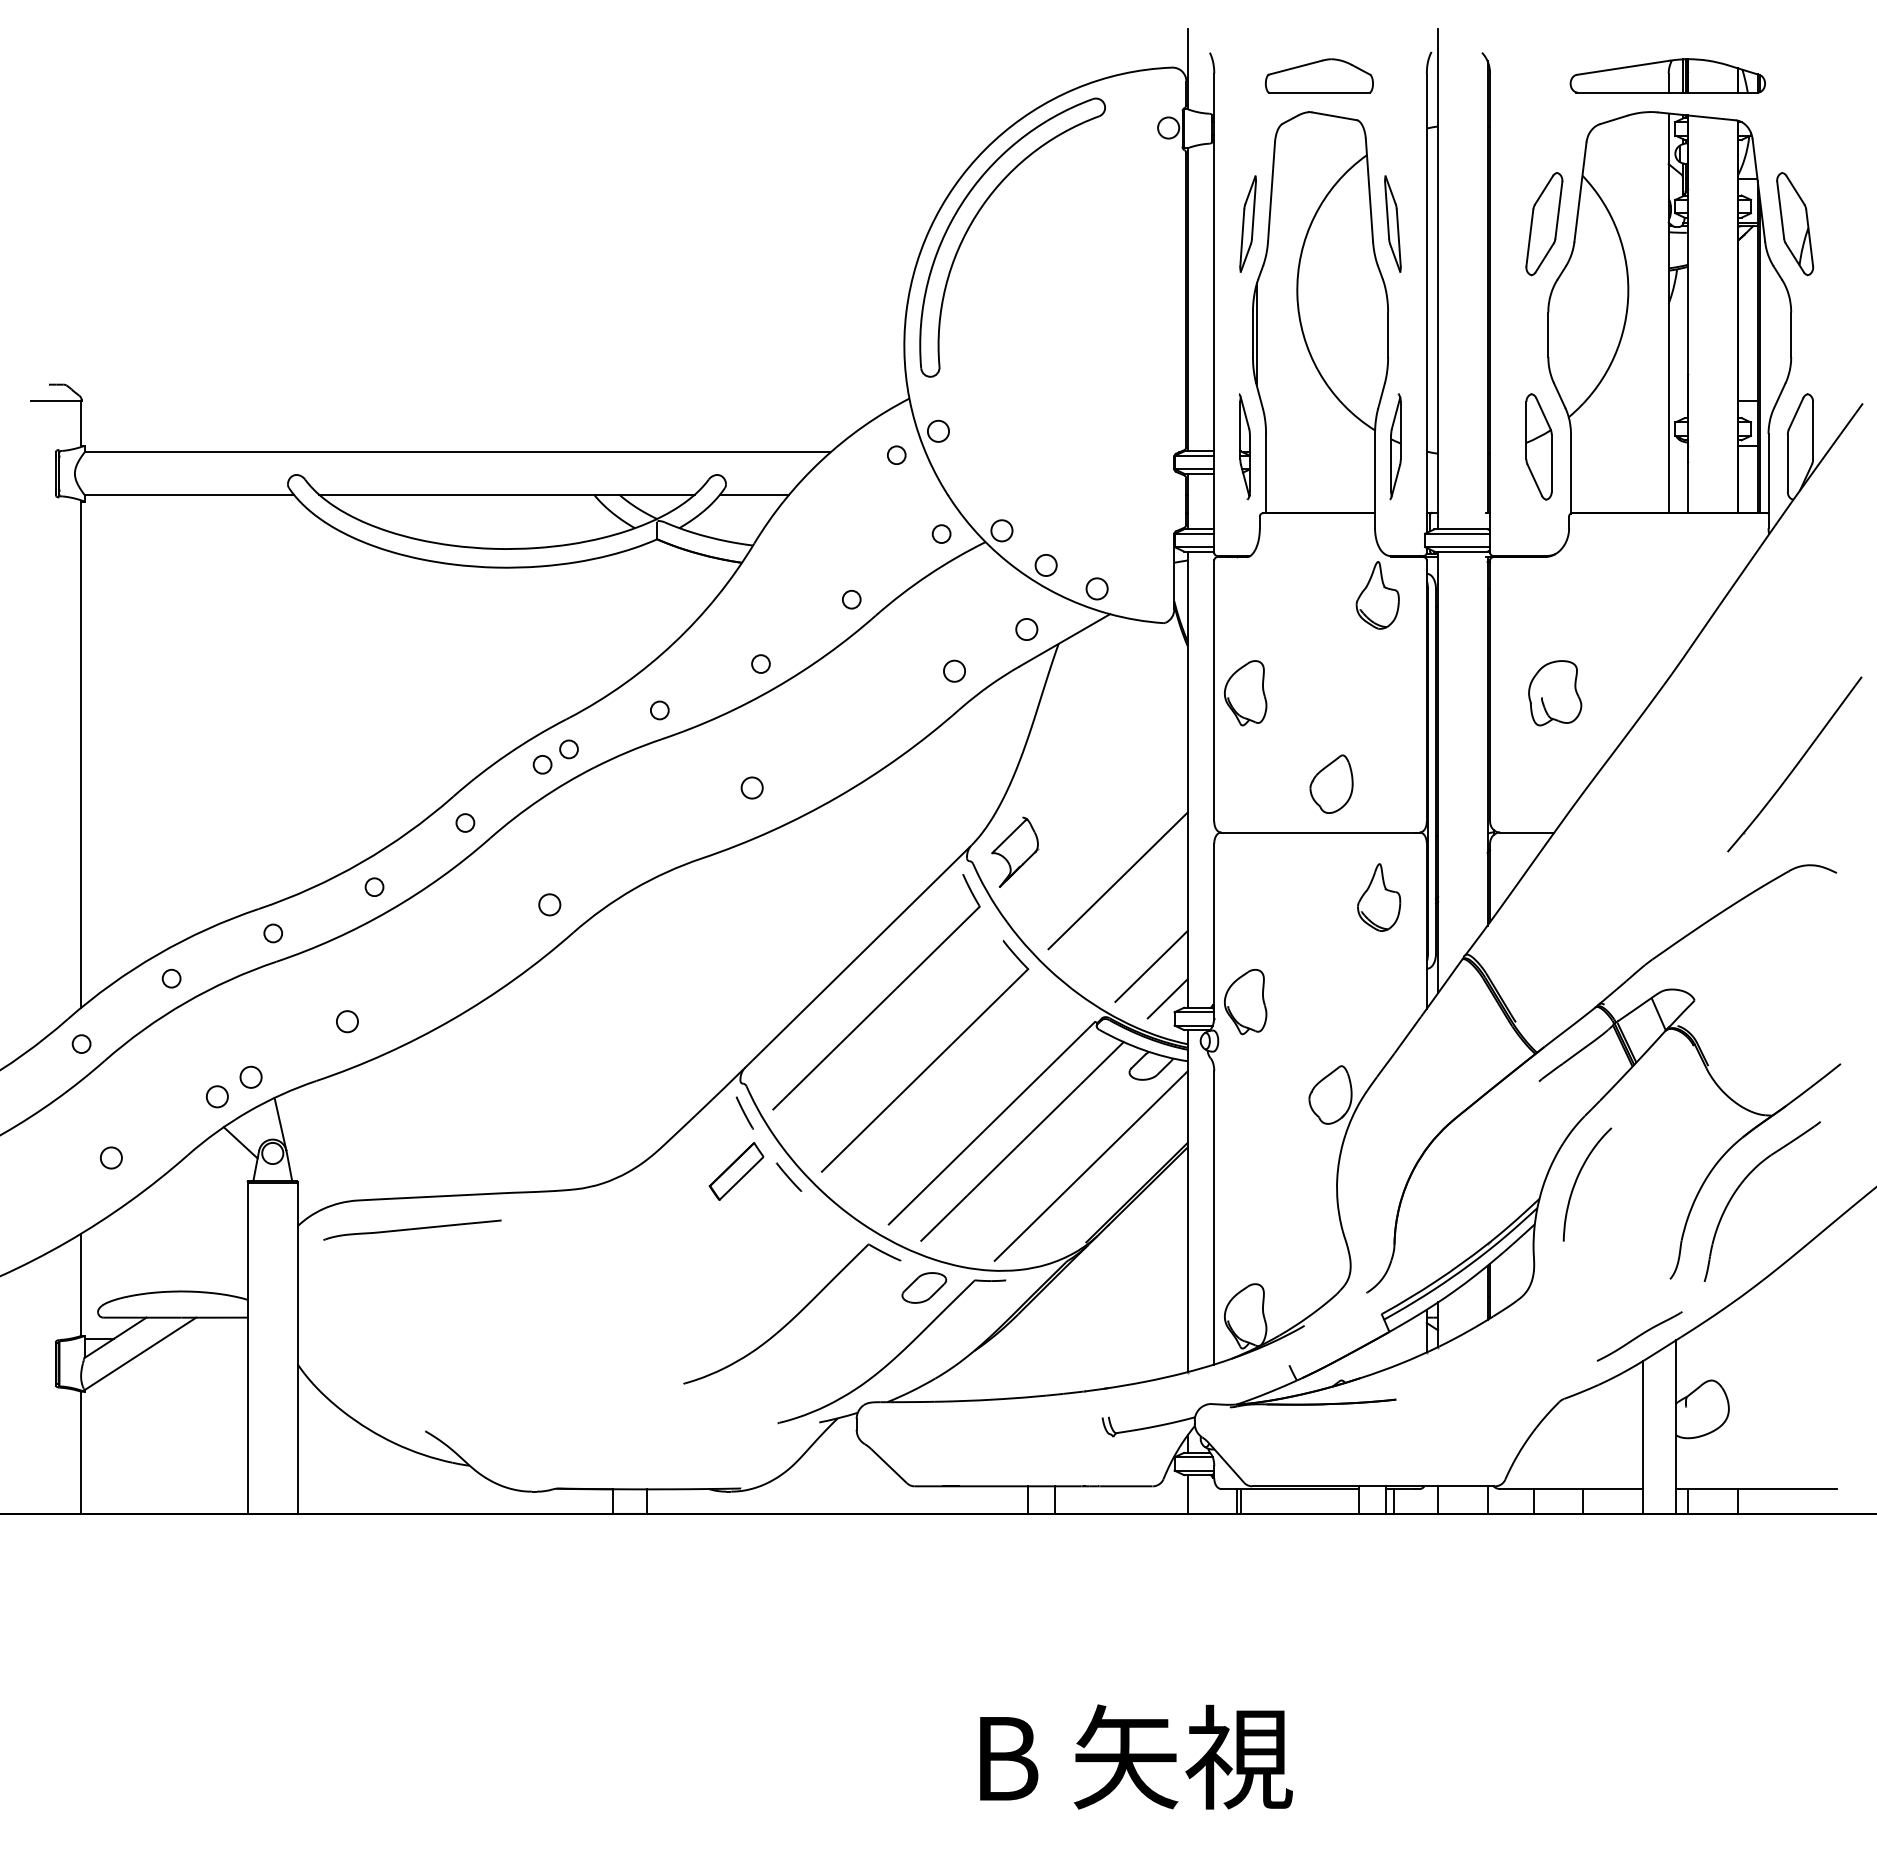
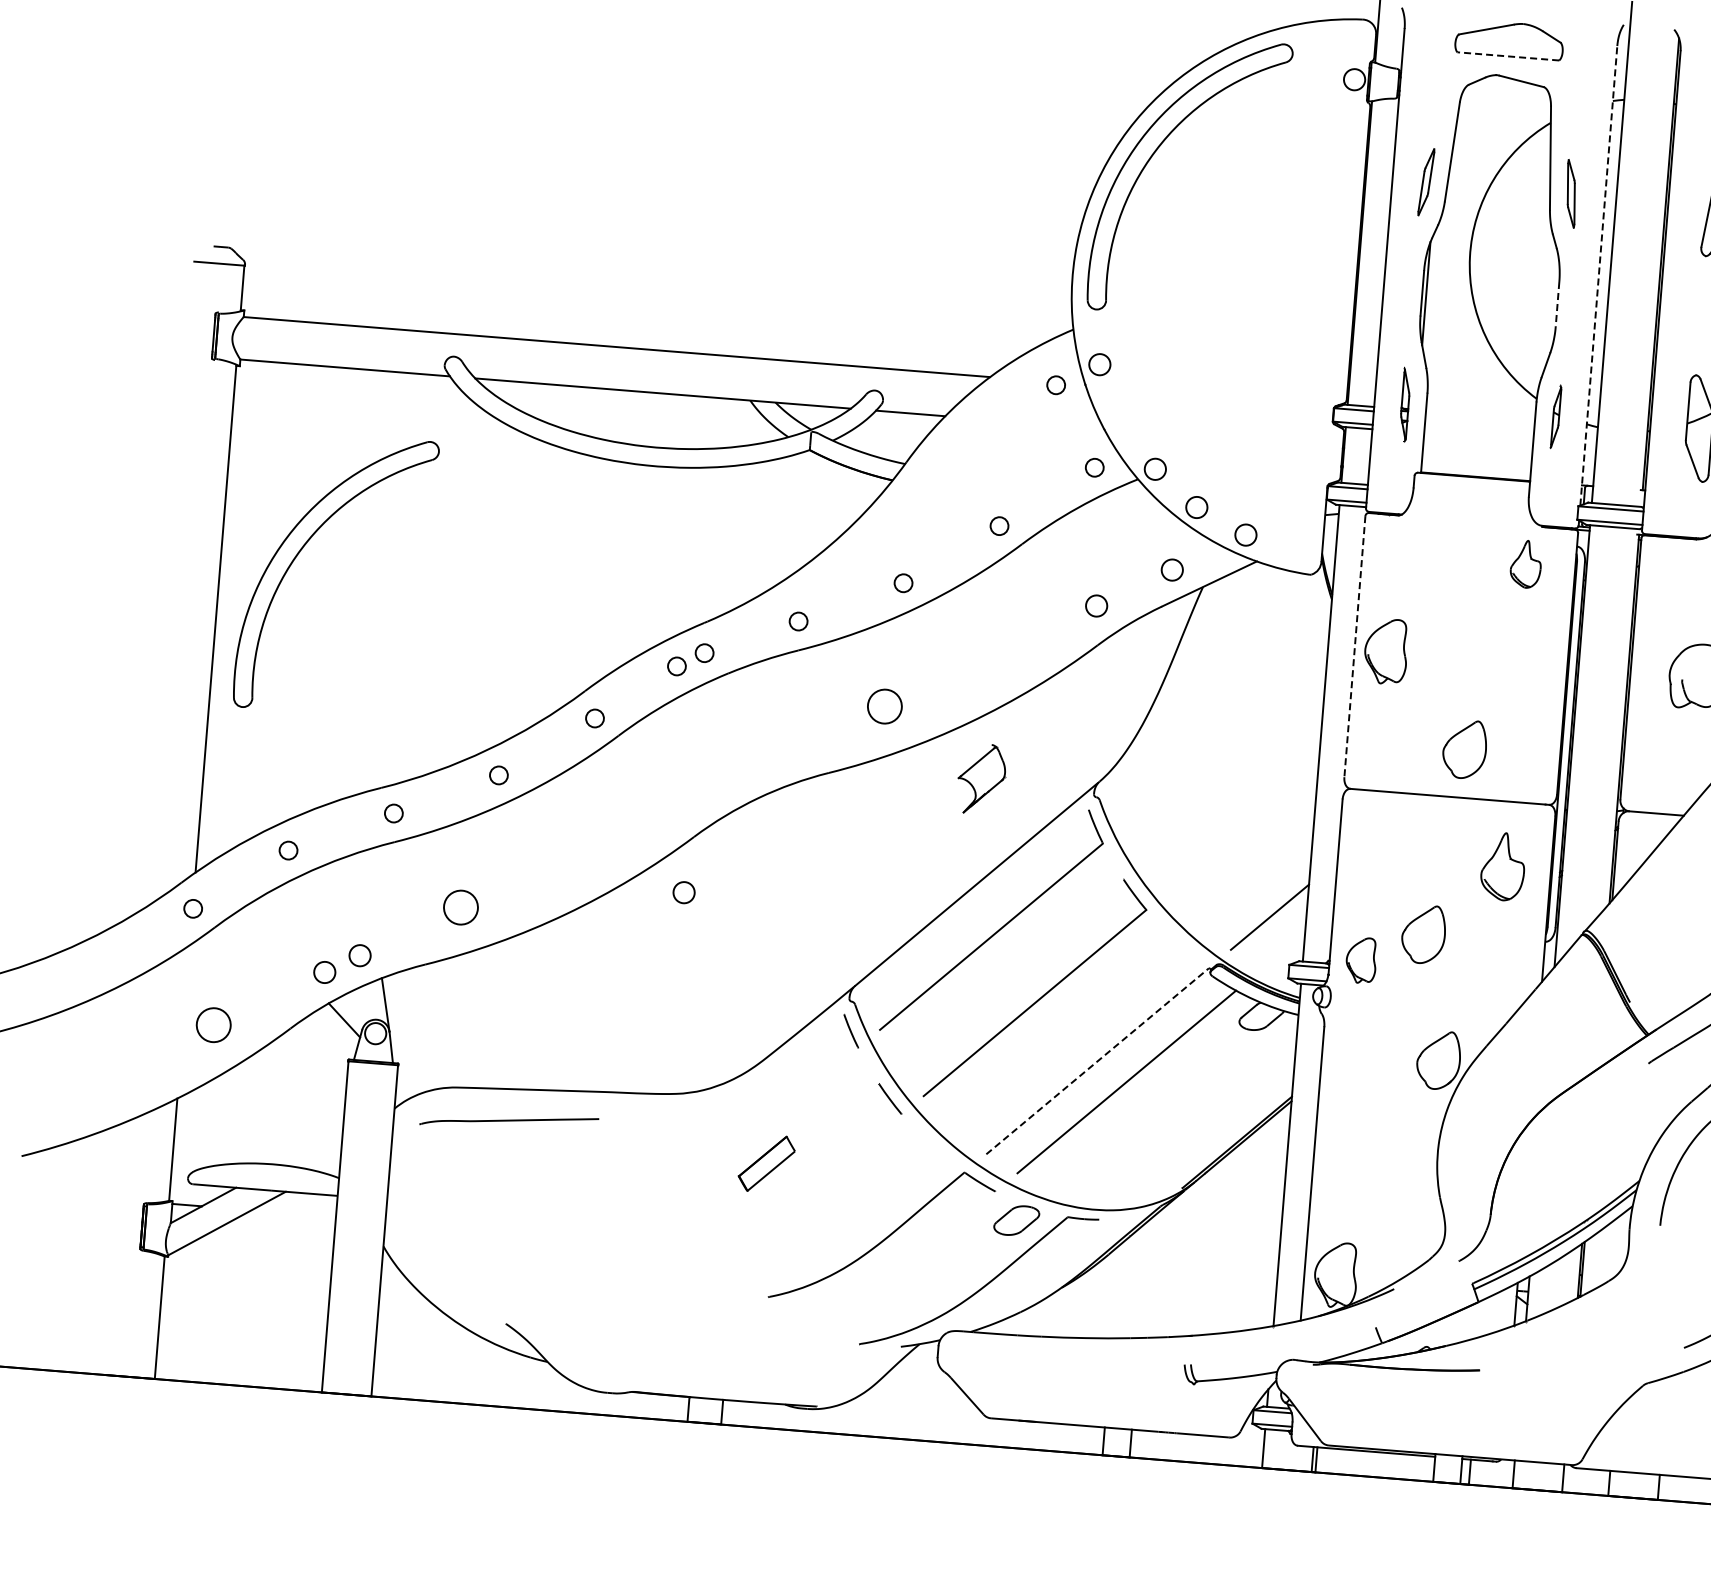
line: (1319, 92) -> (1508, 56), solid -> dashed
part: (1247, 223) -> (1425, 181), size x0.7
part: (1392, 223) -> (1570, 193), size x0.7
line: (1426, 303) -> (1598, 276), solid -> dashed
line: (1388, 335) -> (1557, 305), solid -> dashed
part: (1244, 446) -> (1404, 404), size x0.7
part: (1395, 446) -> (1555, 416), size x0.6
part: (1377, 595) -> (1525, 564), size x0.7
part: (160, 680) -> (301, 551), added
line: (1214, 691) -> (1355, 647), solid -> dashed
circle: (751, 787) -> (884, 705), size x1.6
part: (1015, 851) -> (982, 778), moved
line: (1117, 880) -> (1242, 828), removed
circle: (549, 904) -> (683, 892), moved
part: (1305, 970) -> (1423, 933), added
line: (1167, 998) -> (1283, 950), removed
part: (1245, 1001) -> (1361, 959), size x0.7
circle: (347, 1021) -> (461, 907), size x1.6
line: (992, 1122) -> (1098, 1060), solid -> dashed
circle: (111, 1157) -> (213, 1024), size x1.6
line: (1090, 1165) -> (1192, 1111), removed
part: (736, 1171) -> (766, 1163), moved

